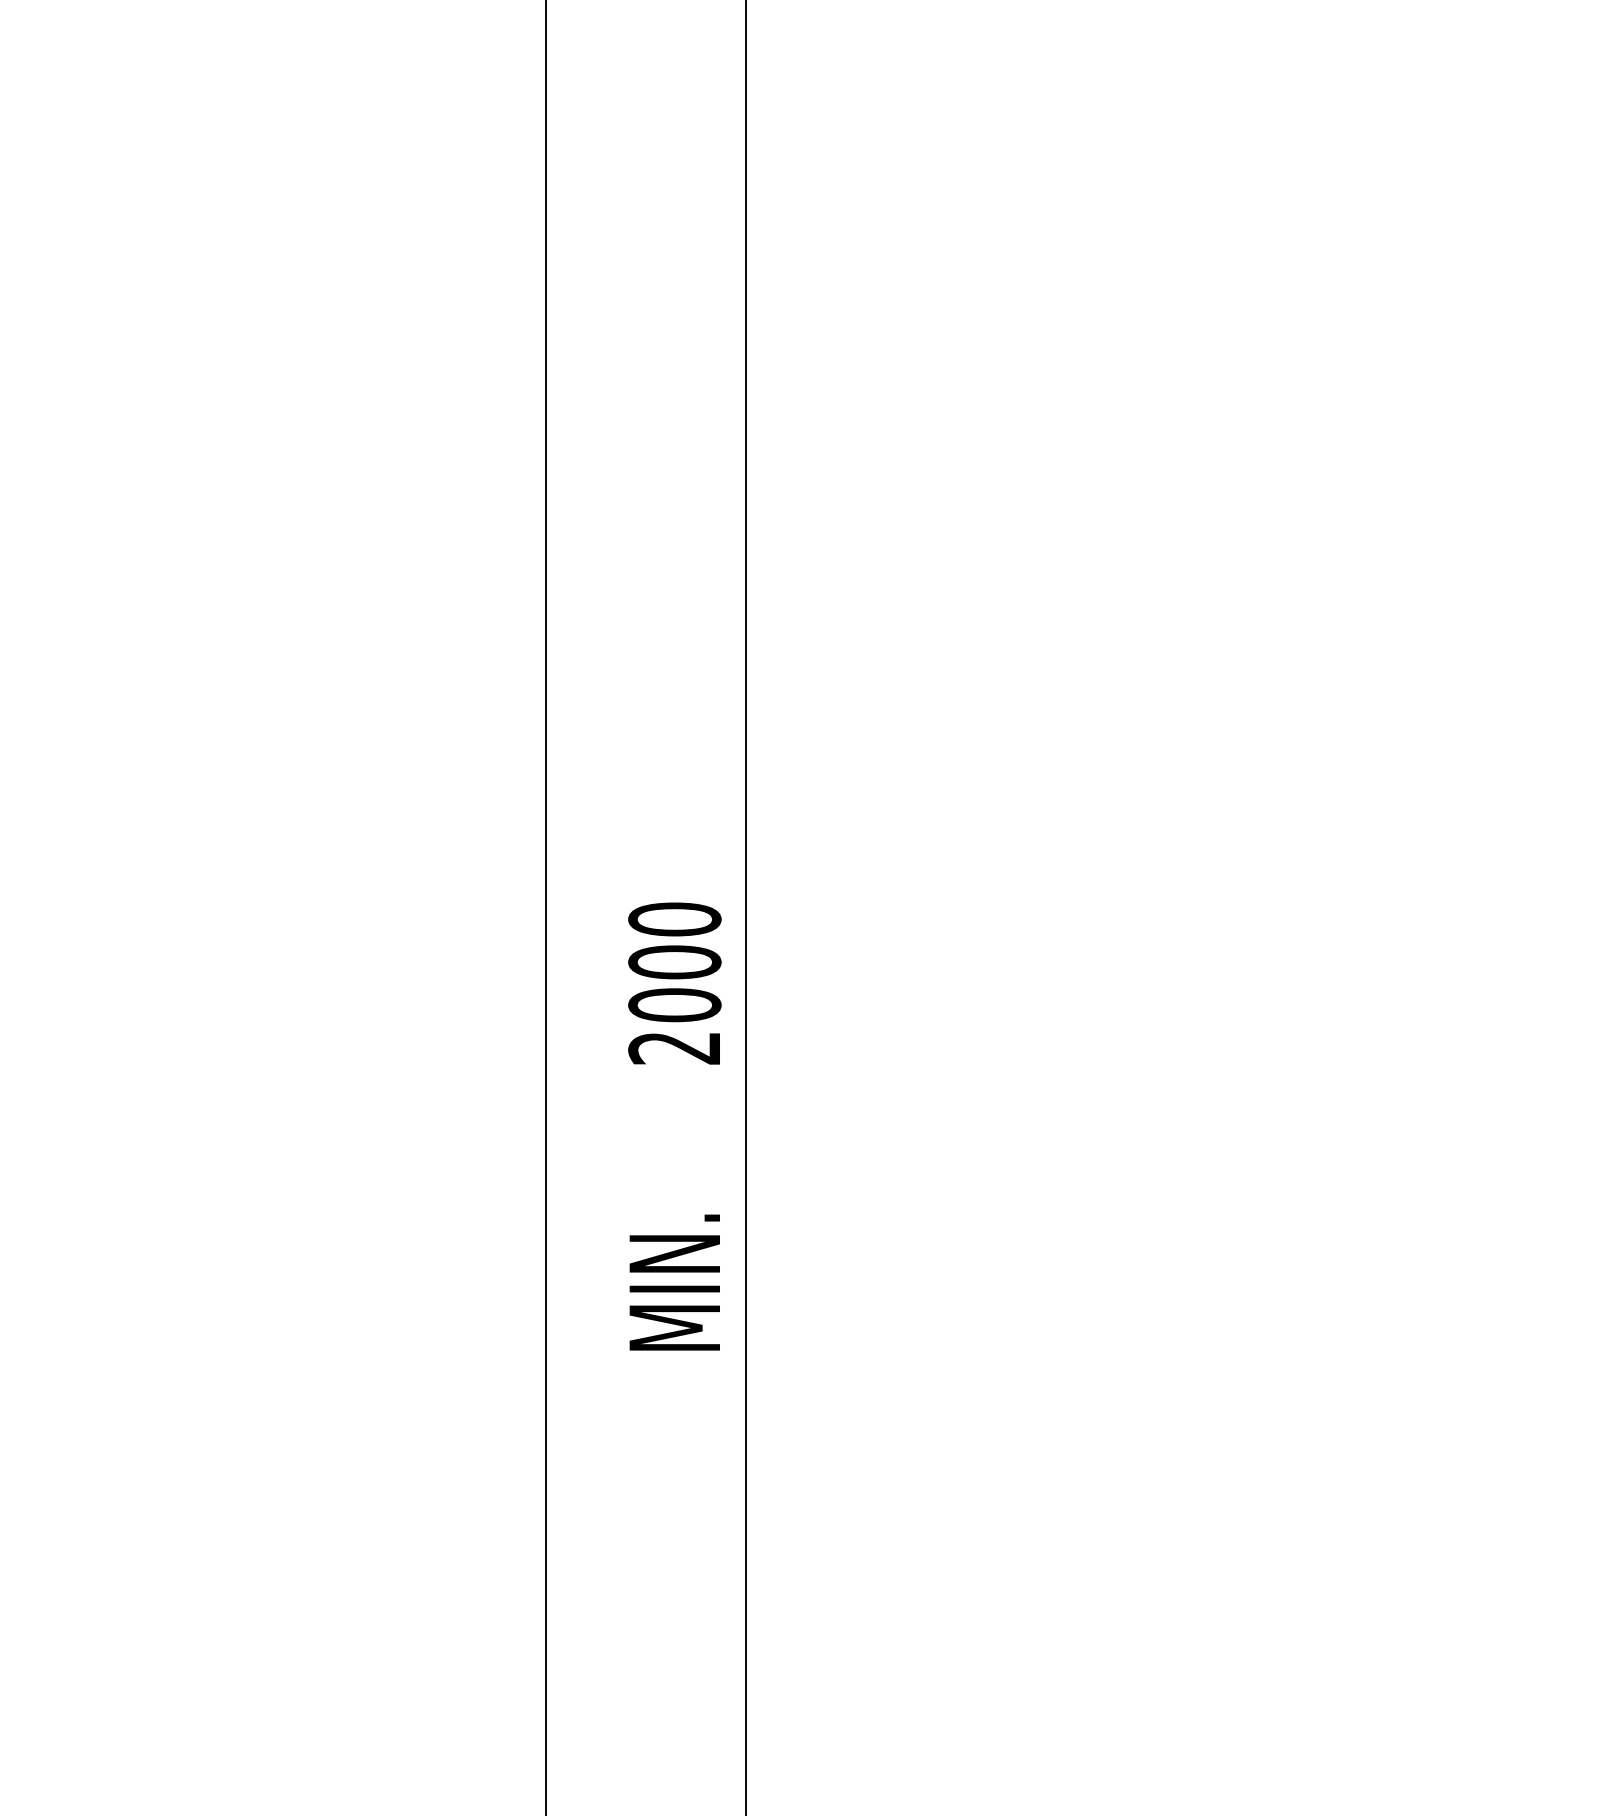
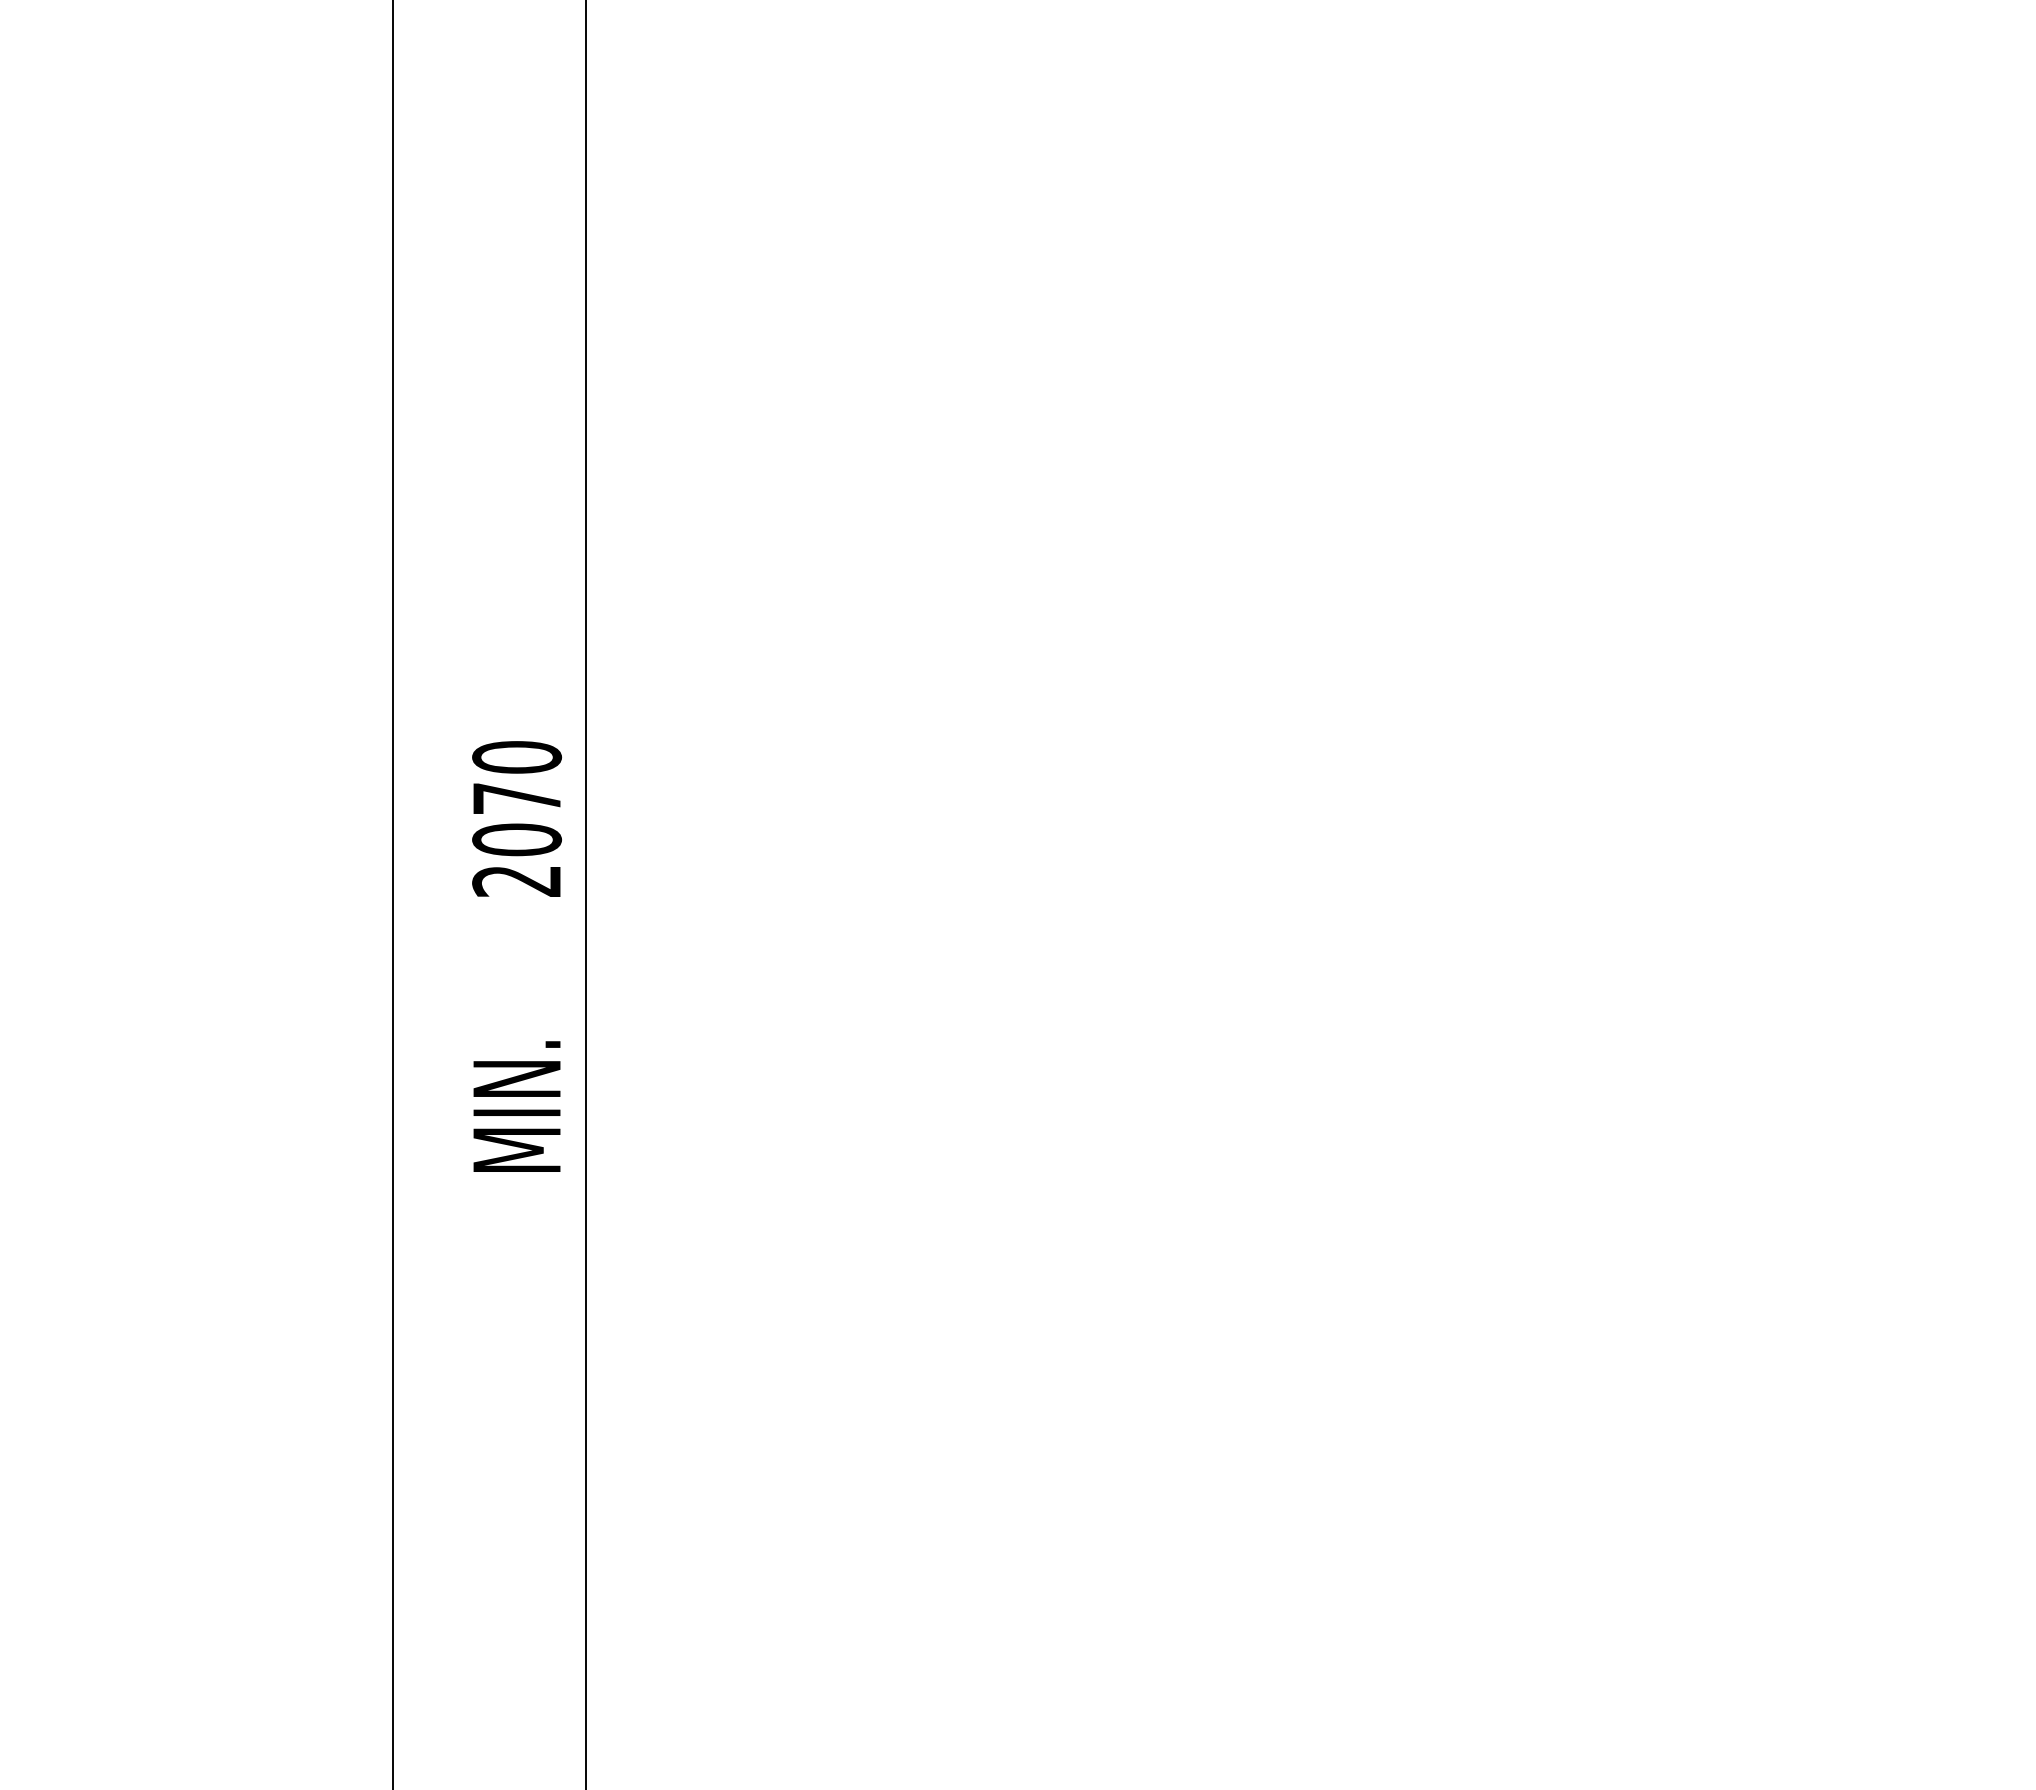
text: (675, 962) -> (517, 798), 2000 -> 2070

